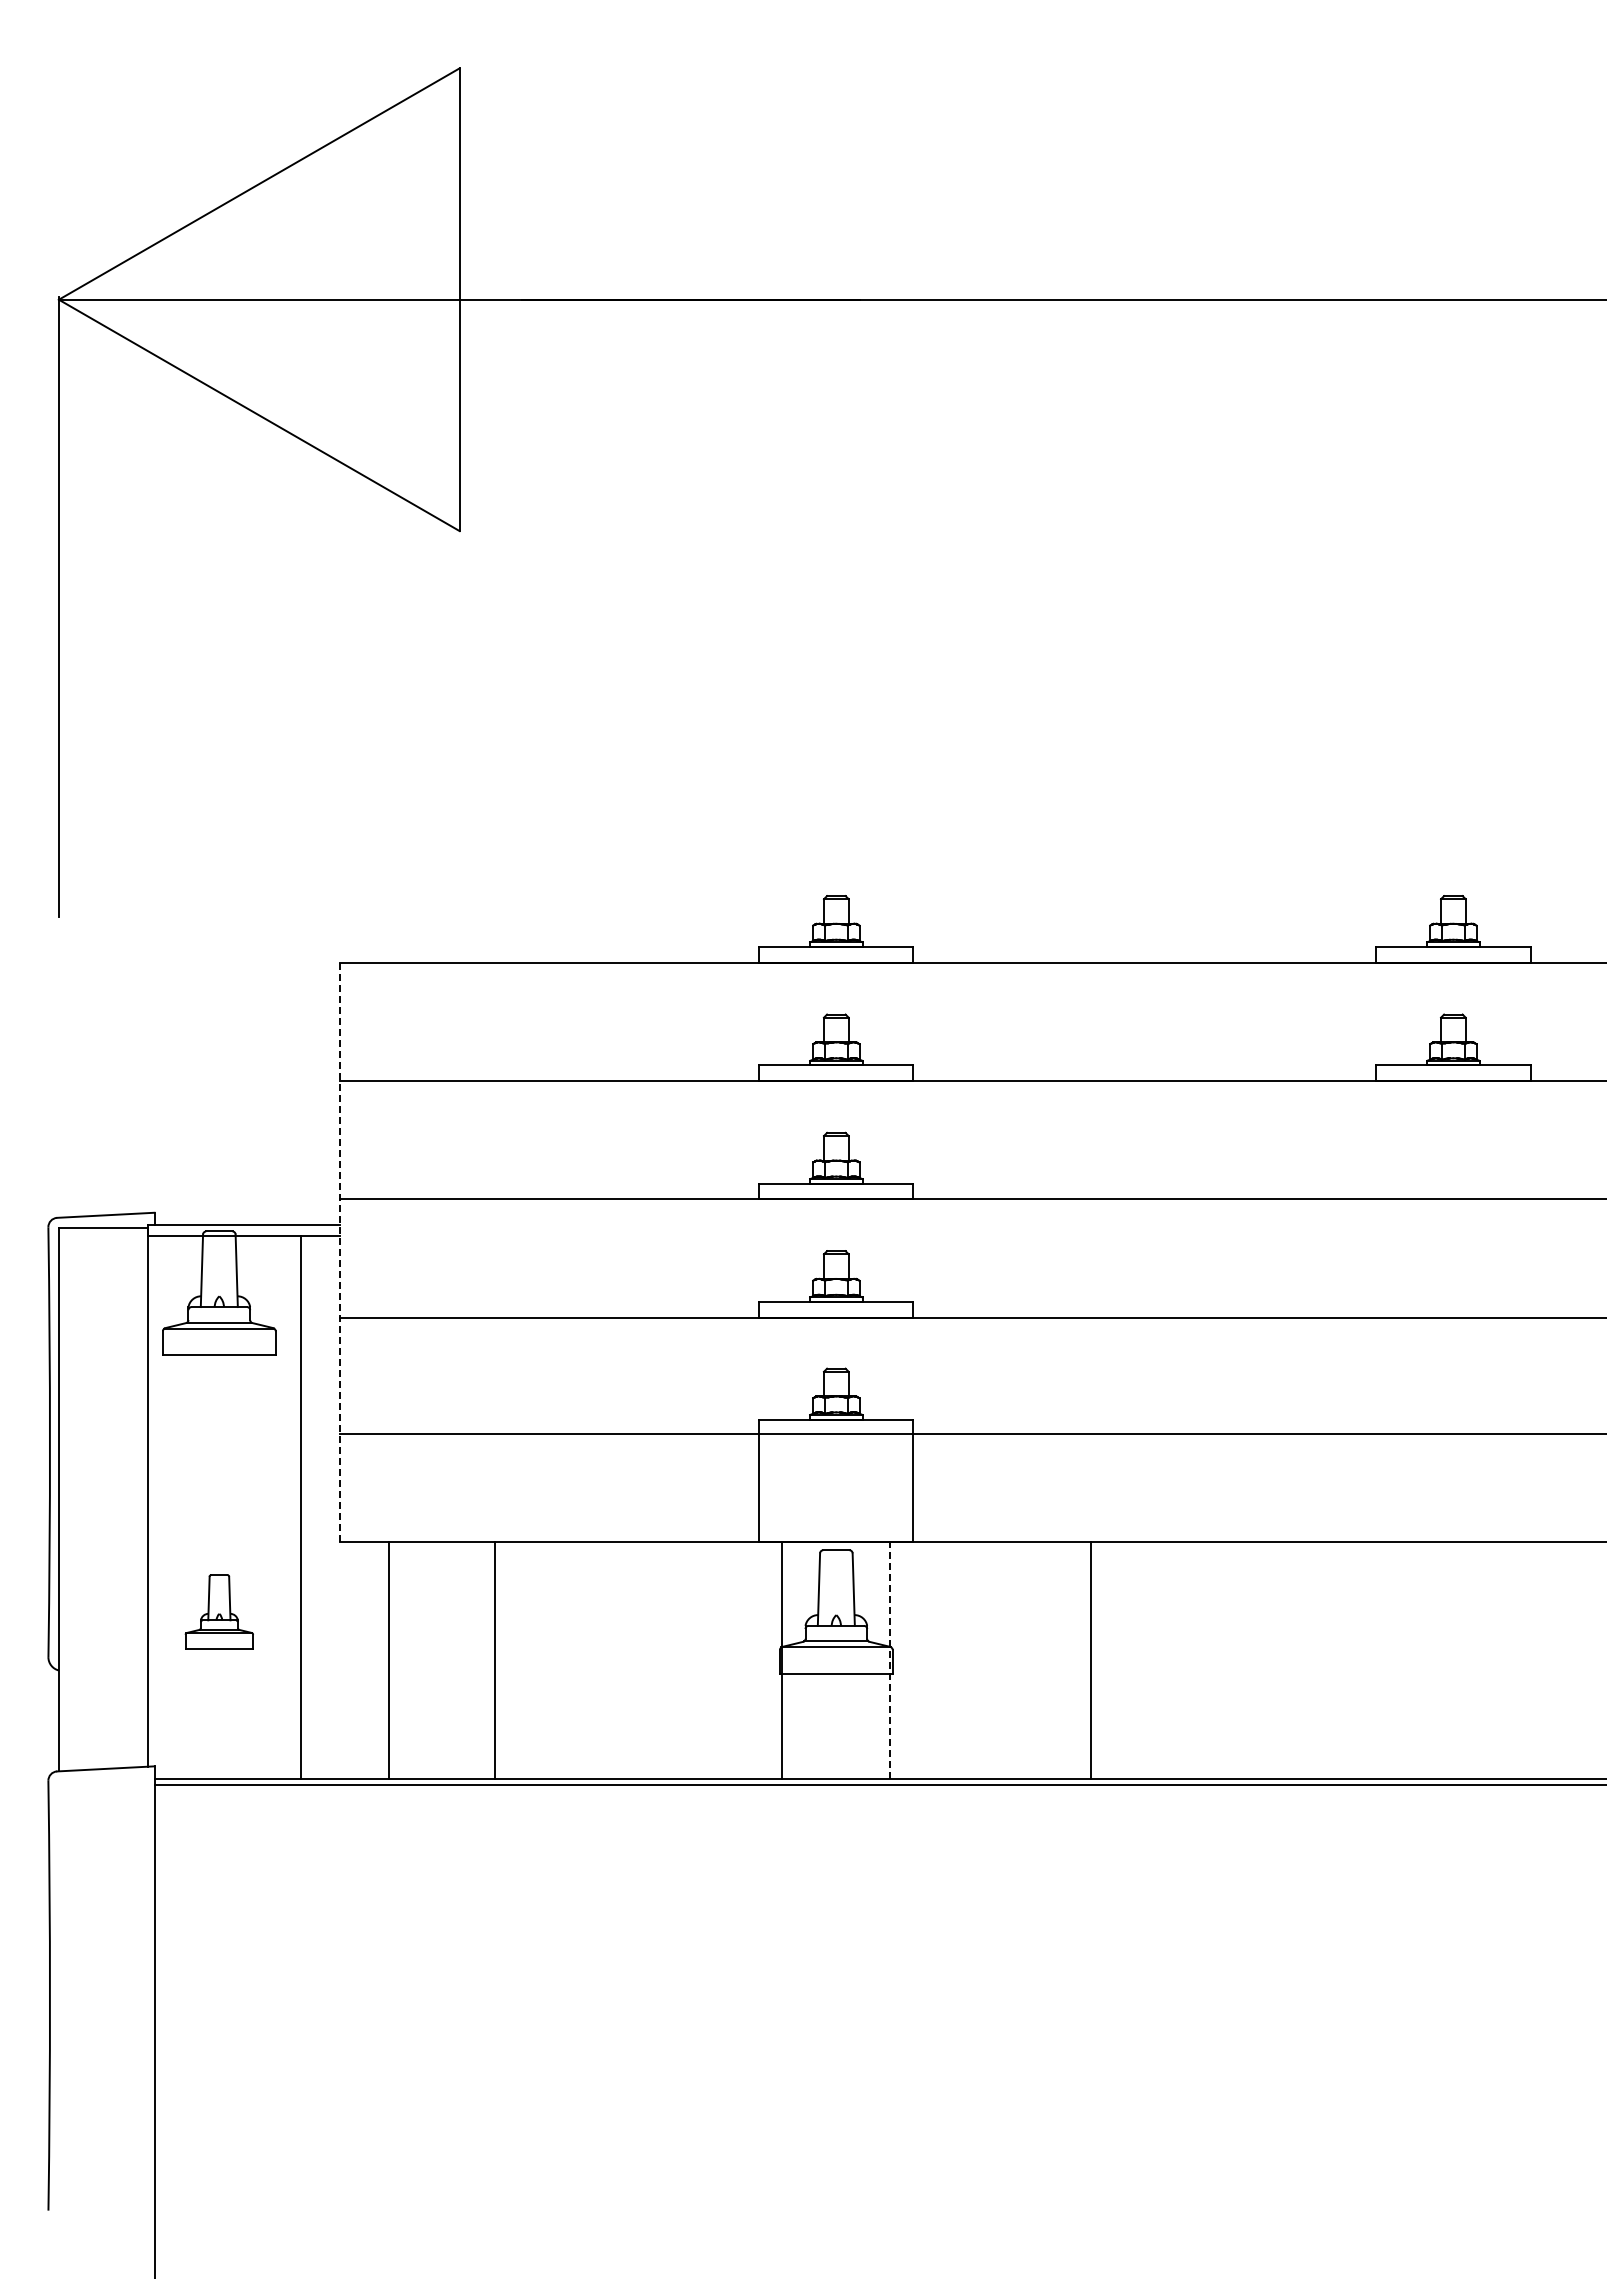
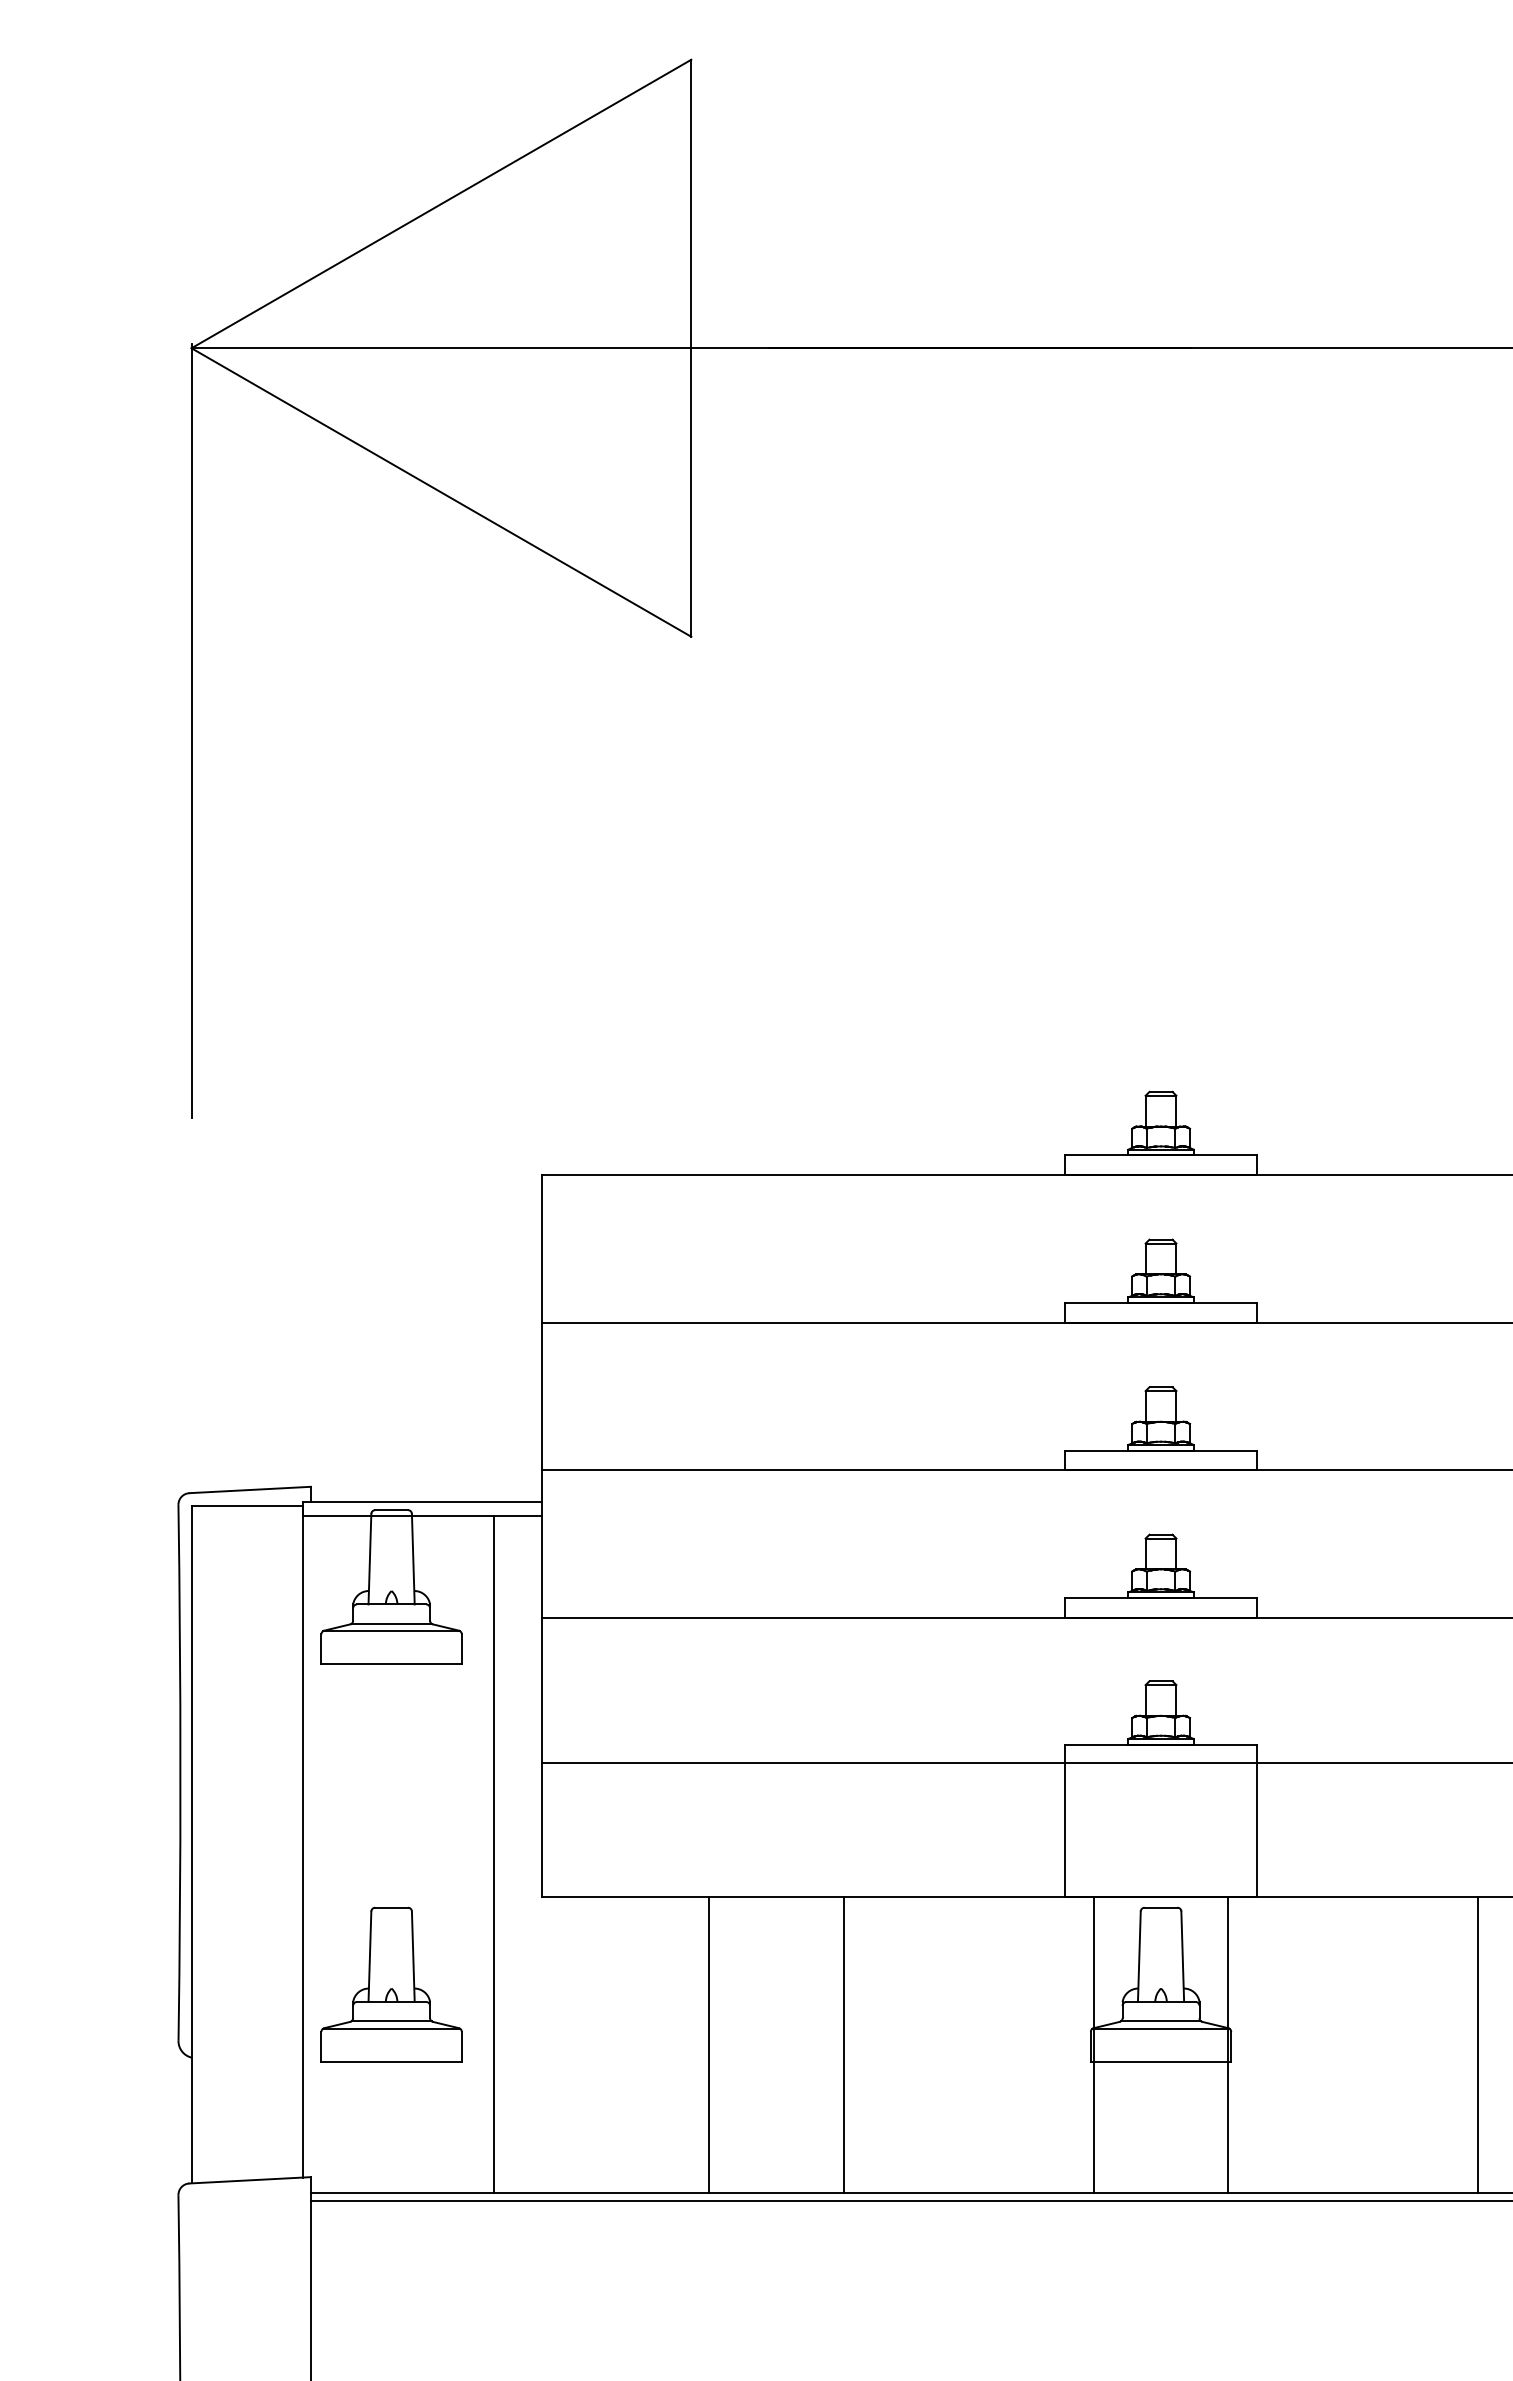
line: (339, 1252) -> (541, 1536), dashed -> solid
part: (219, 1611) -> (391, 1984), size x1.67
line: (388, 1660) -> (708, 2045), moved
line: (494, 1660) -> (843, 2045), moved
line: (890, 1660) -> (1228, 2045), dashed -> solid

